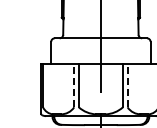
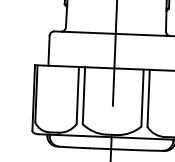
line: (74, 85) -> (78, 95), dashed -> solid
line: (127, 85) -> (148, 97), dashed -> solid

